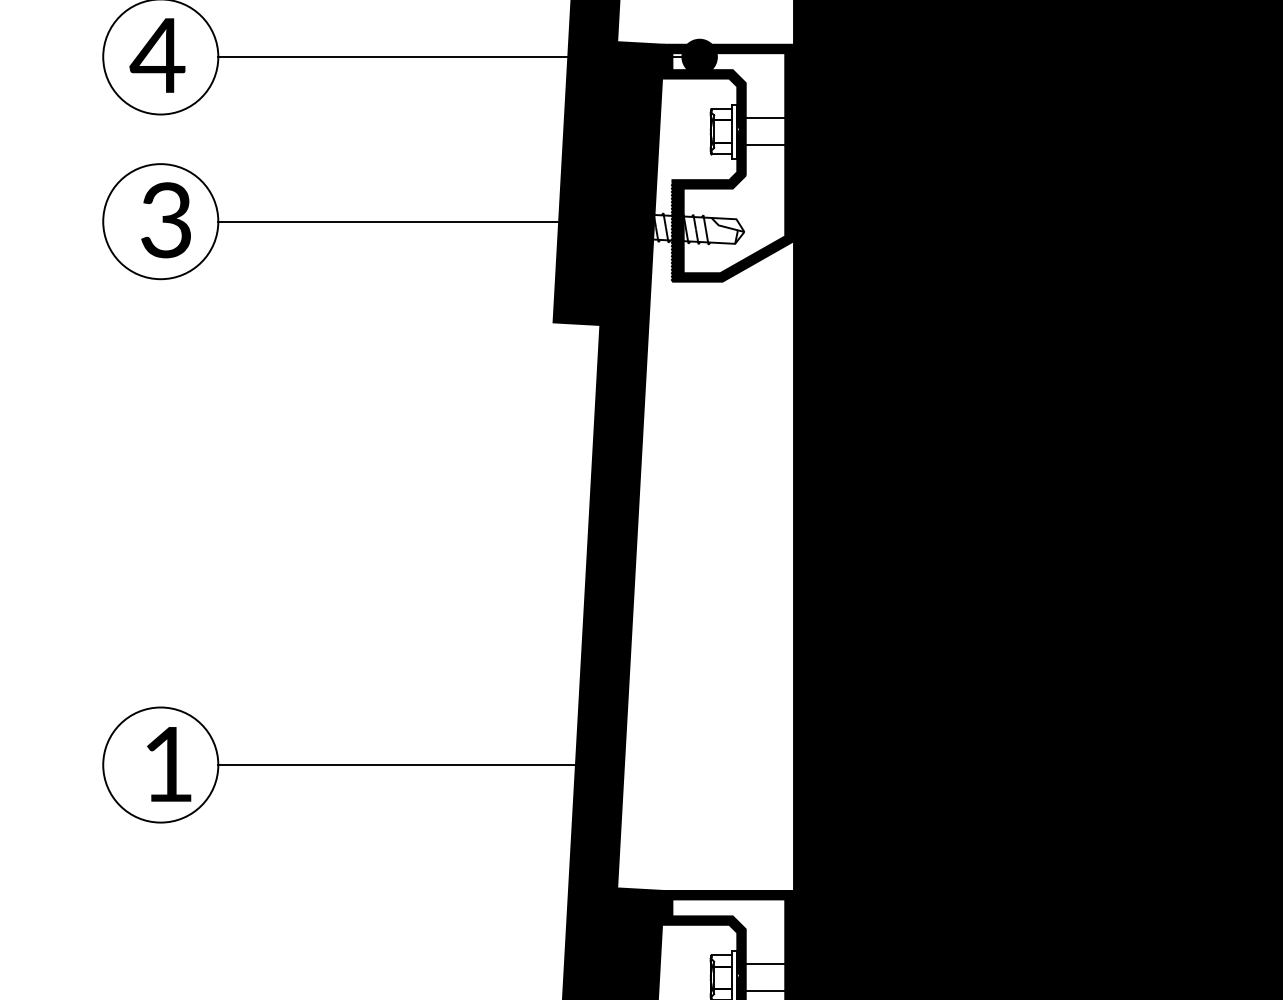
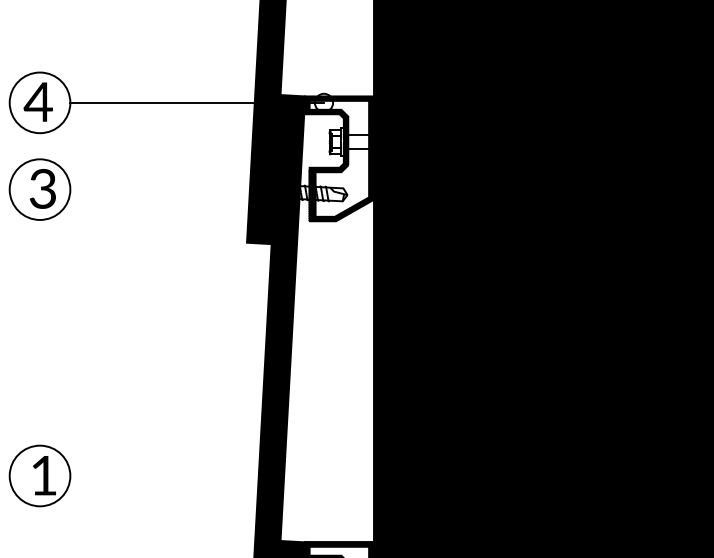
fill: (698, 56) -> (323, 102), removed
line: (410, 221) -> (171, 189), removed
line: (408, 766) -> (170, 476), removed

